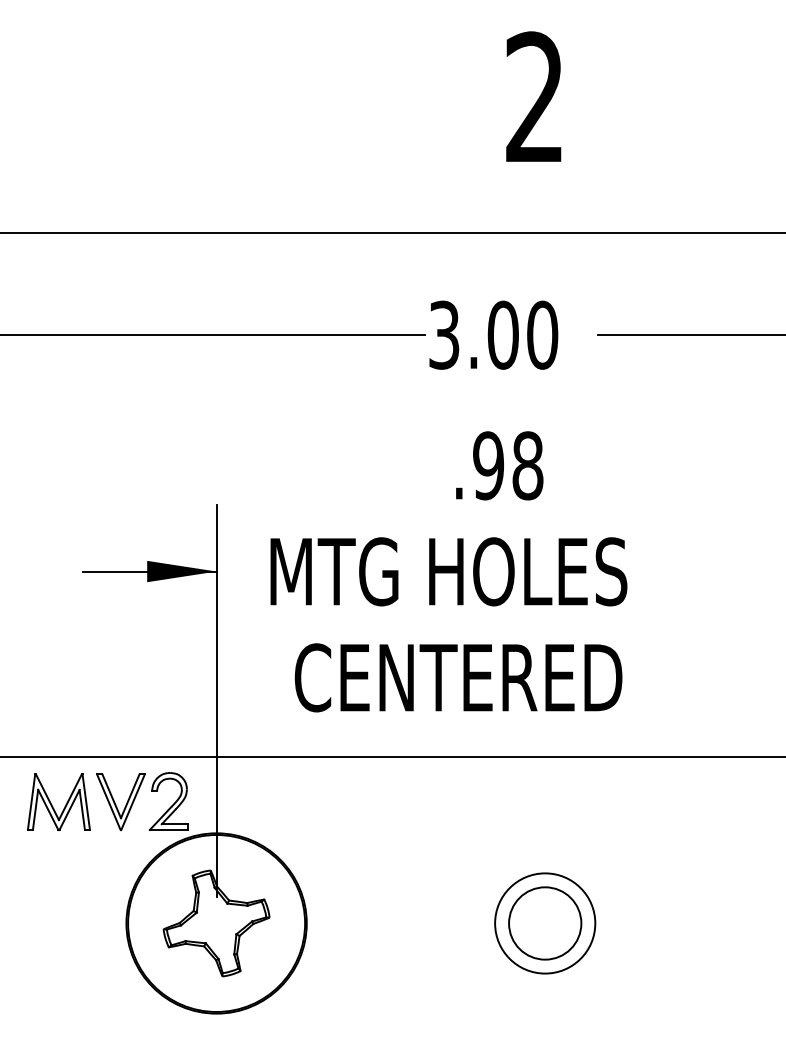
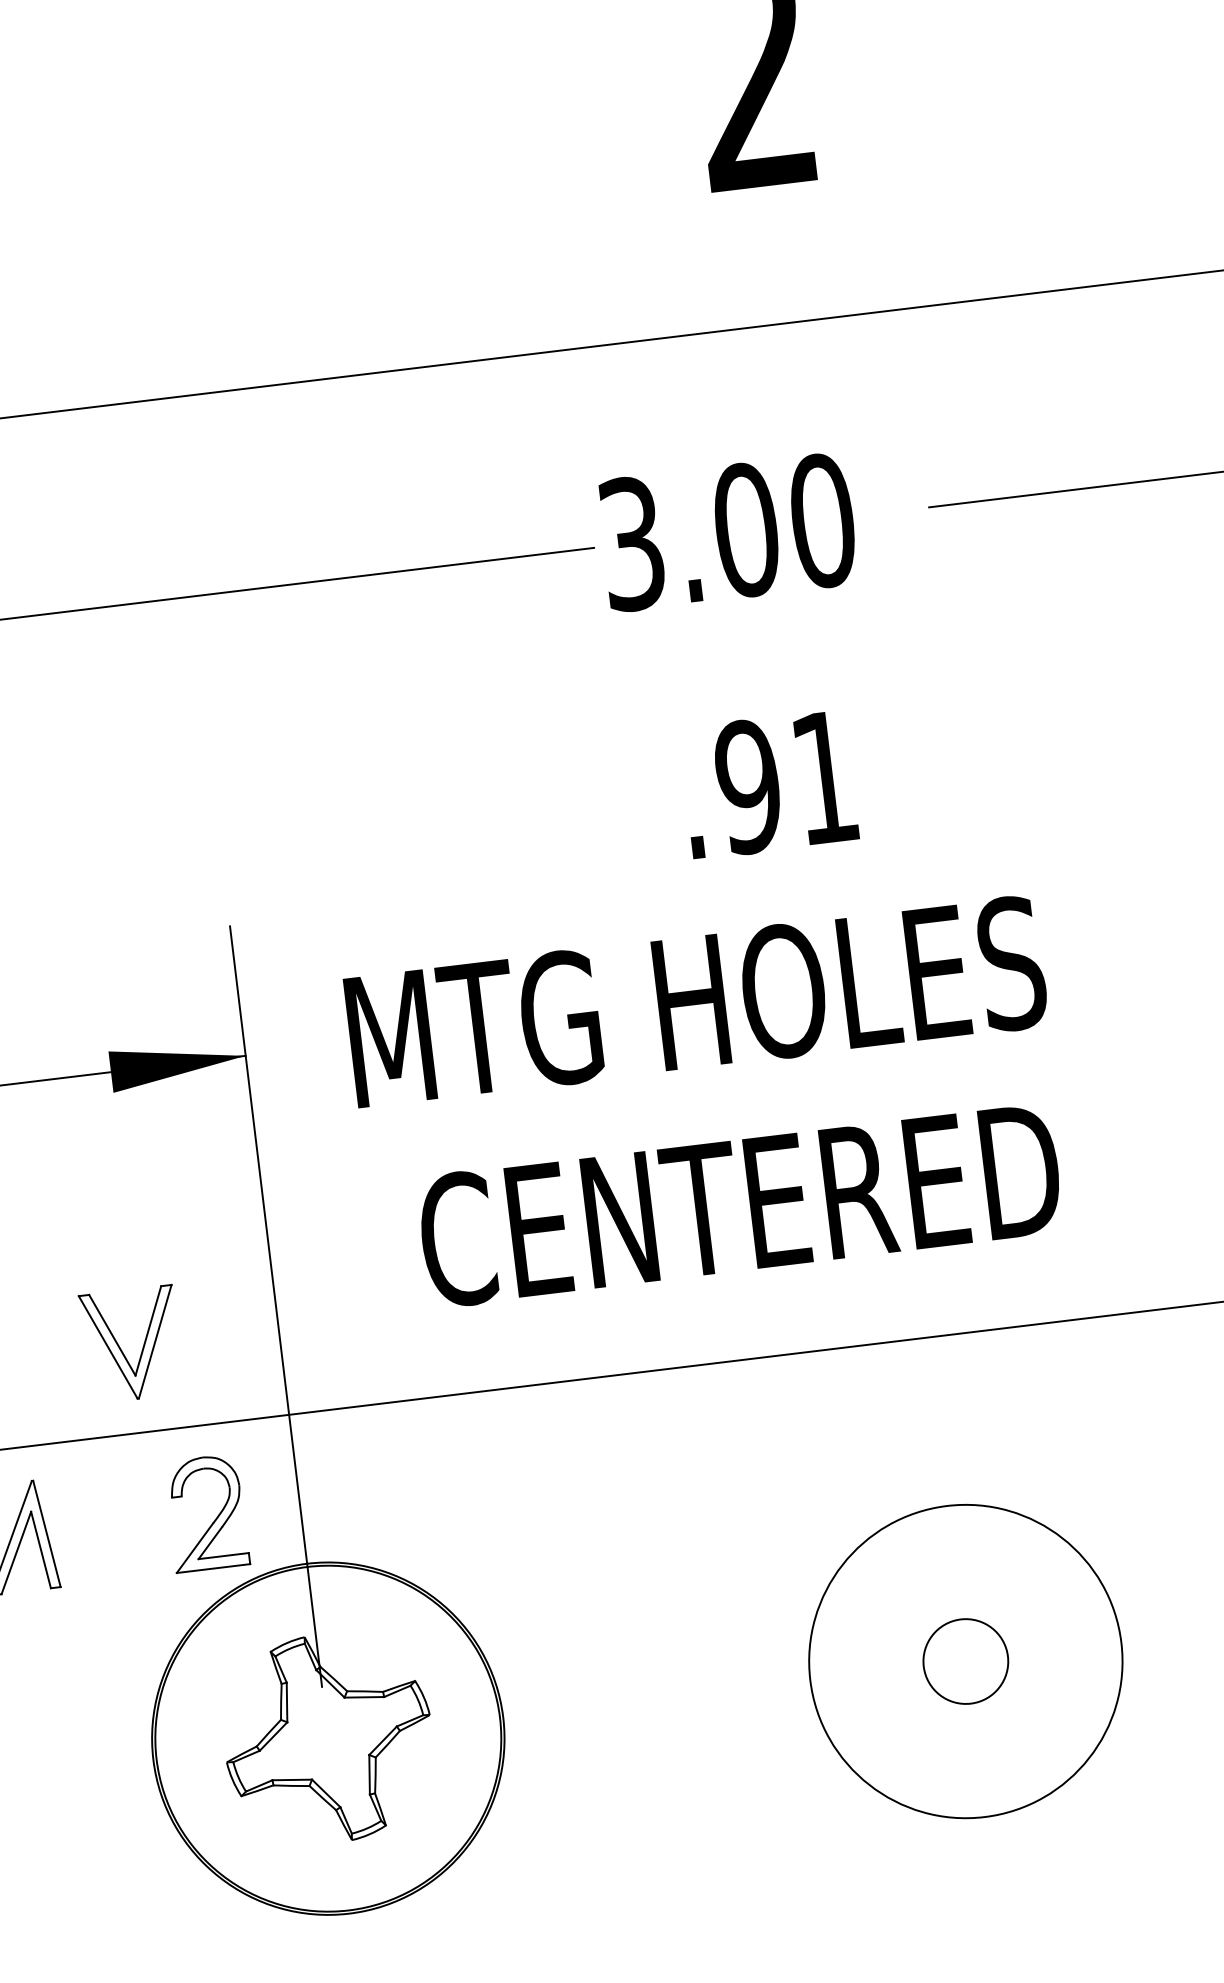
text: (527, 465) -> (823, 777), .98 -> .91
part: (120, 801) -> (130, 1343), moved
circle: (545, 923) -> (966, 1661), size x0.6
circle: (545, 923) -> (966, 1661), size x1.6

